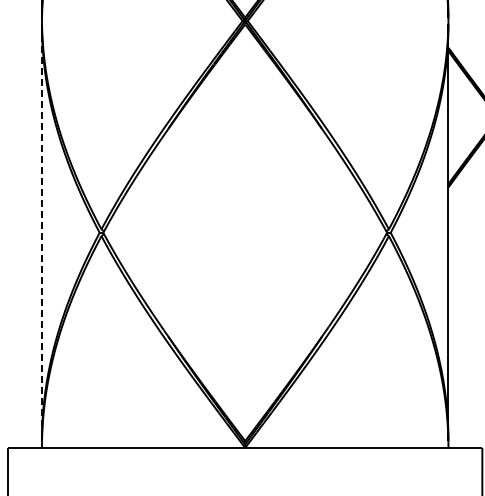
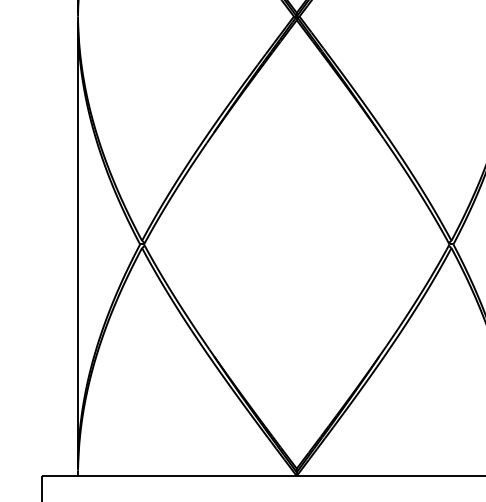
line: (41, 233) -> (77, 245), dashed -> solid

